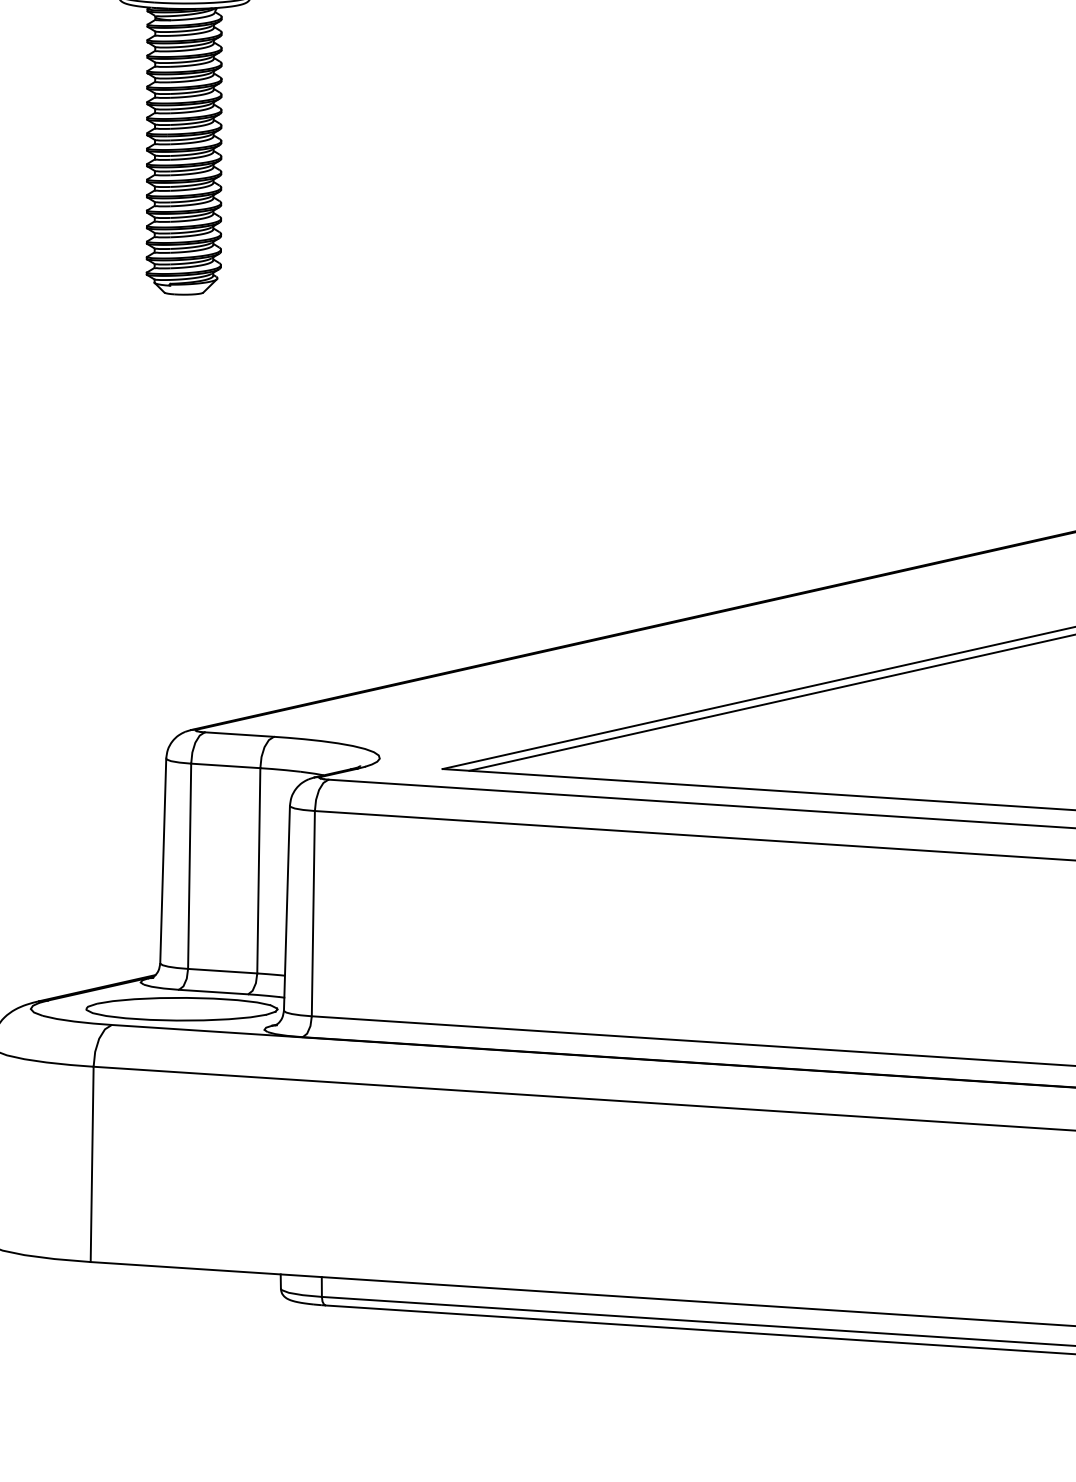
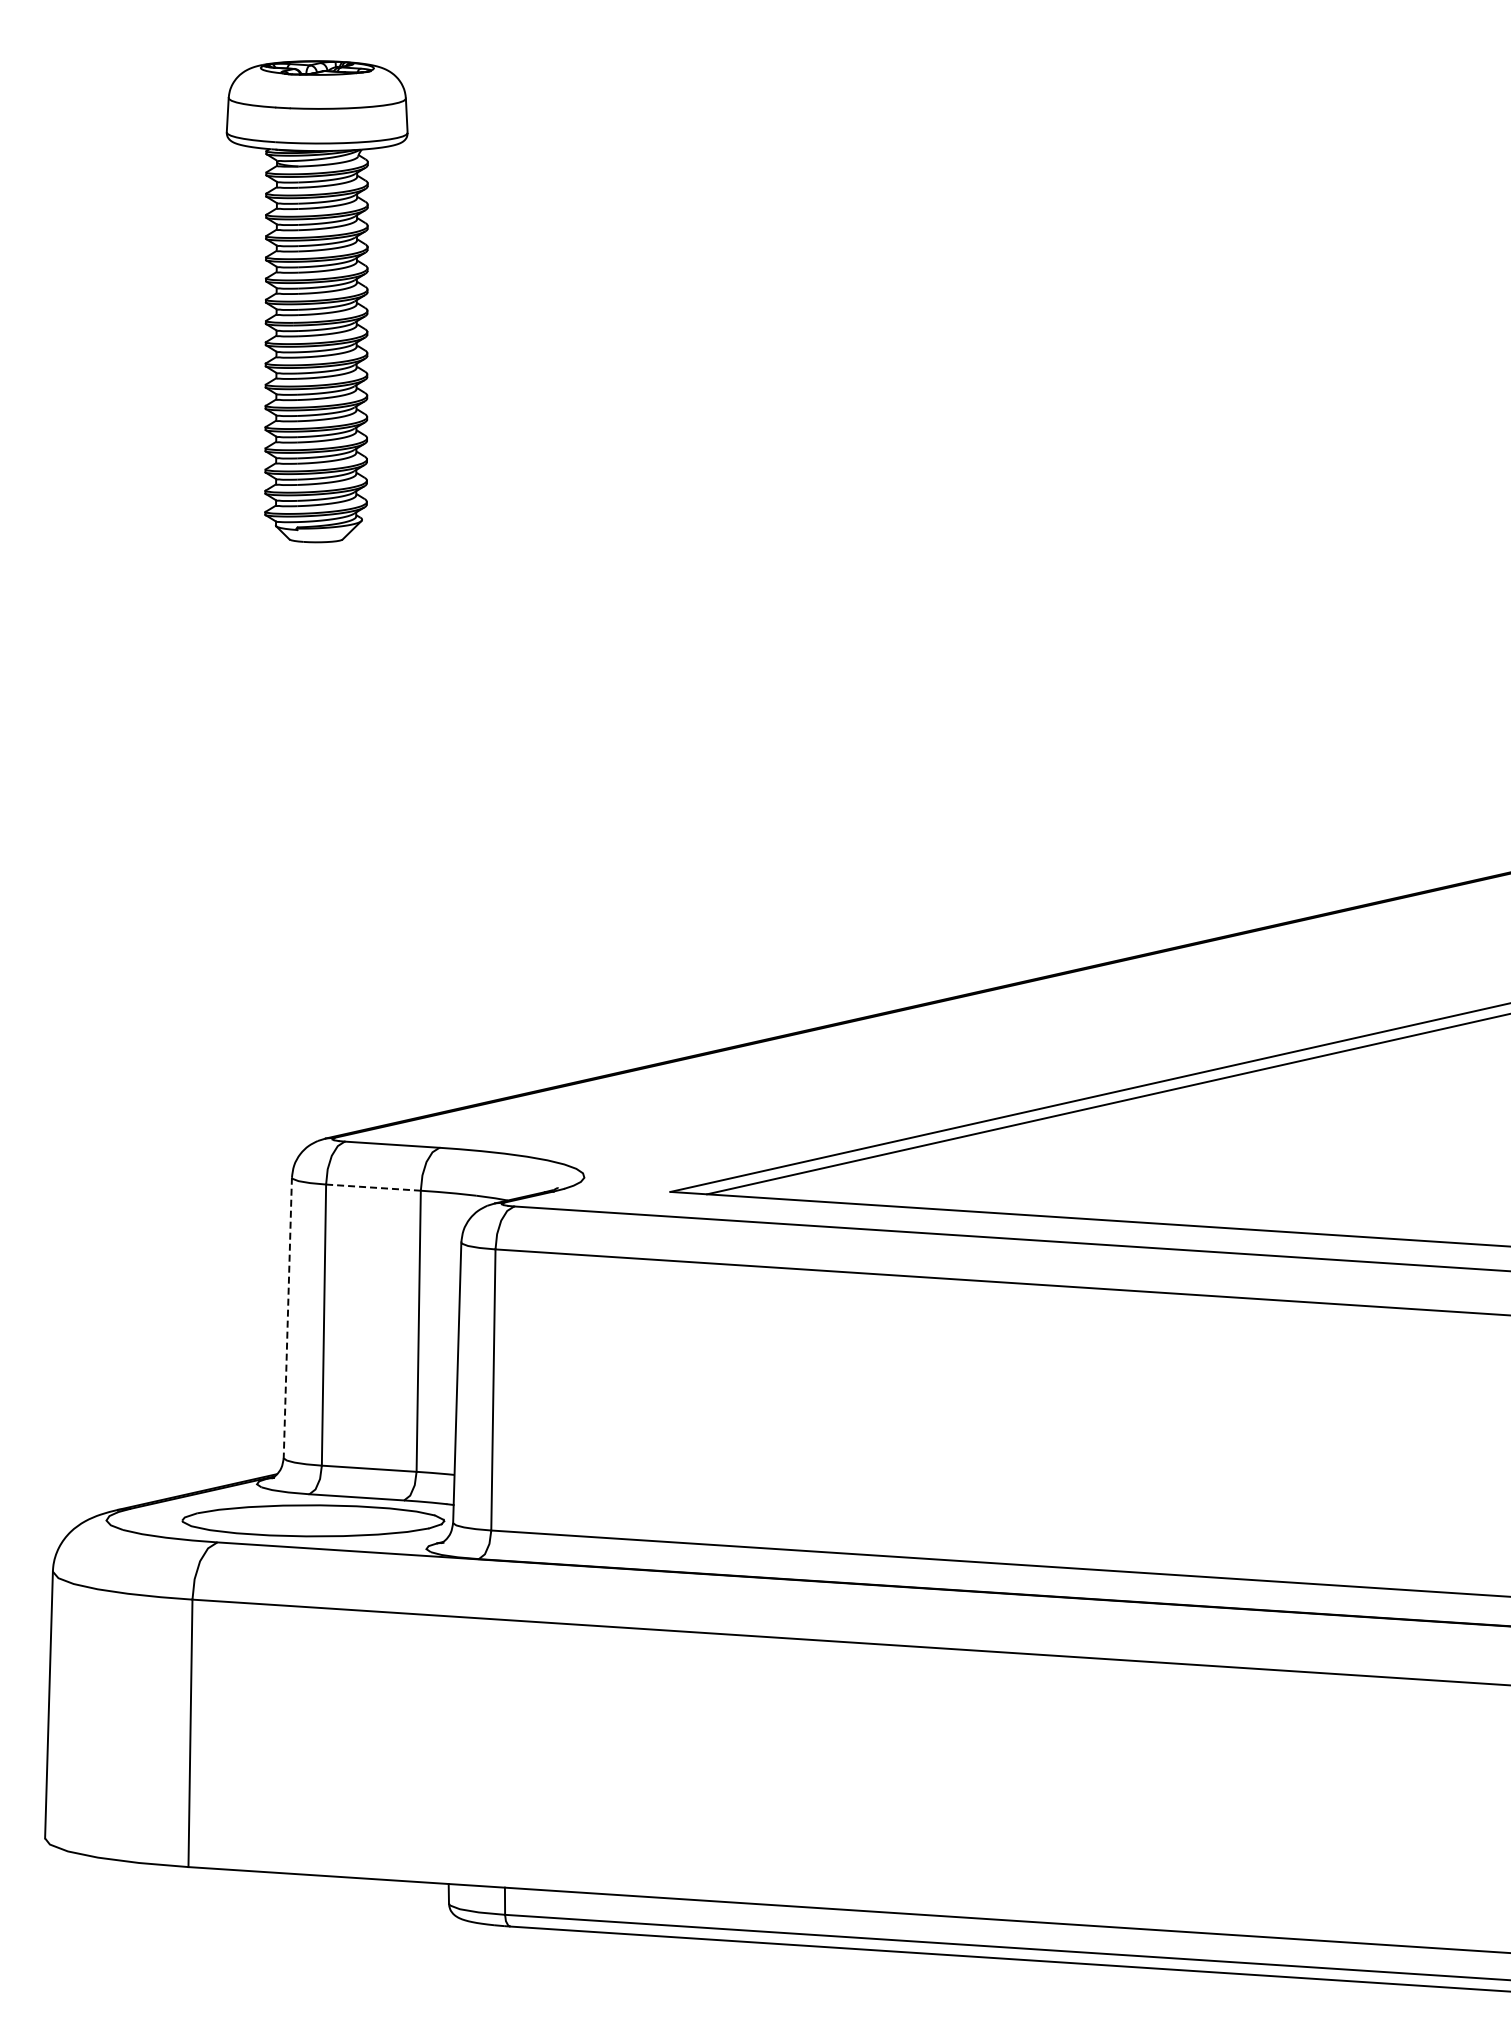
line: (225, 765) -> (373, 1187), solid -> dashed
line: (163, 861) -> (287, 1318), solid -> dashed

